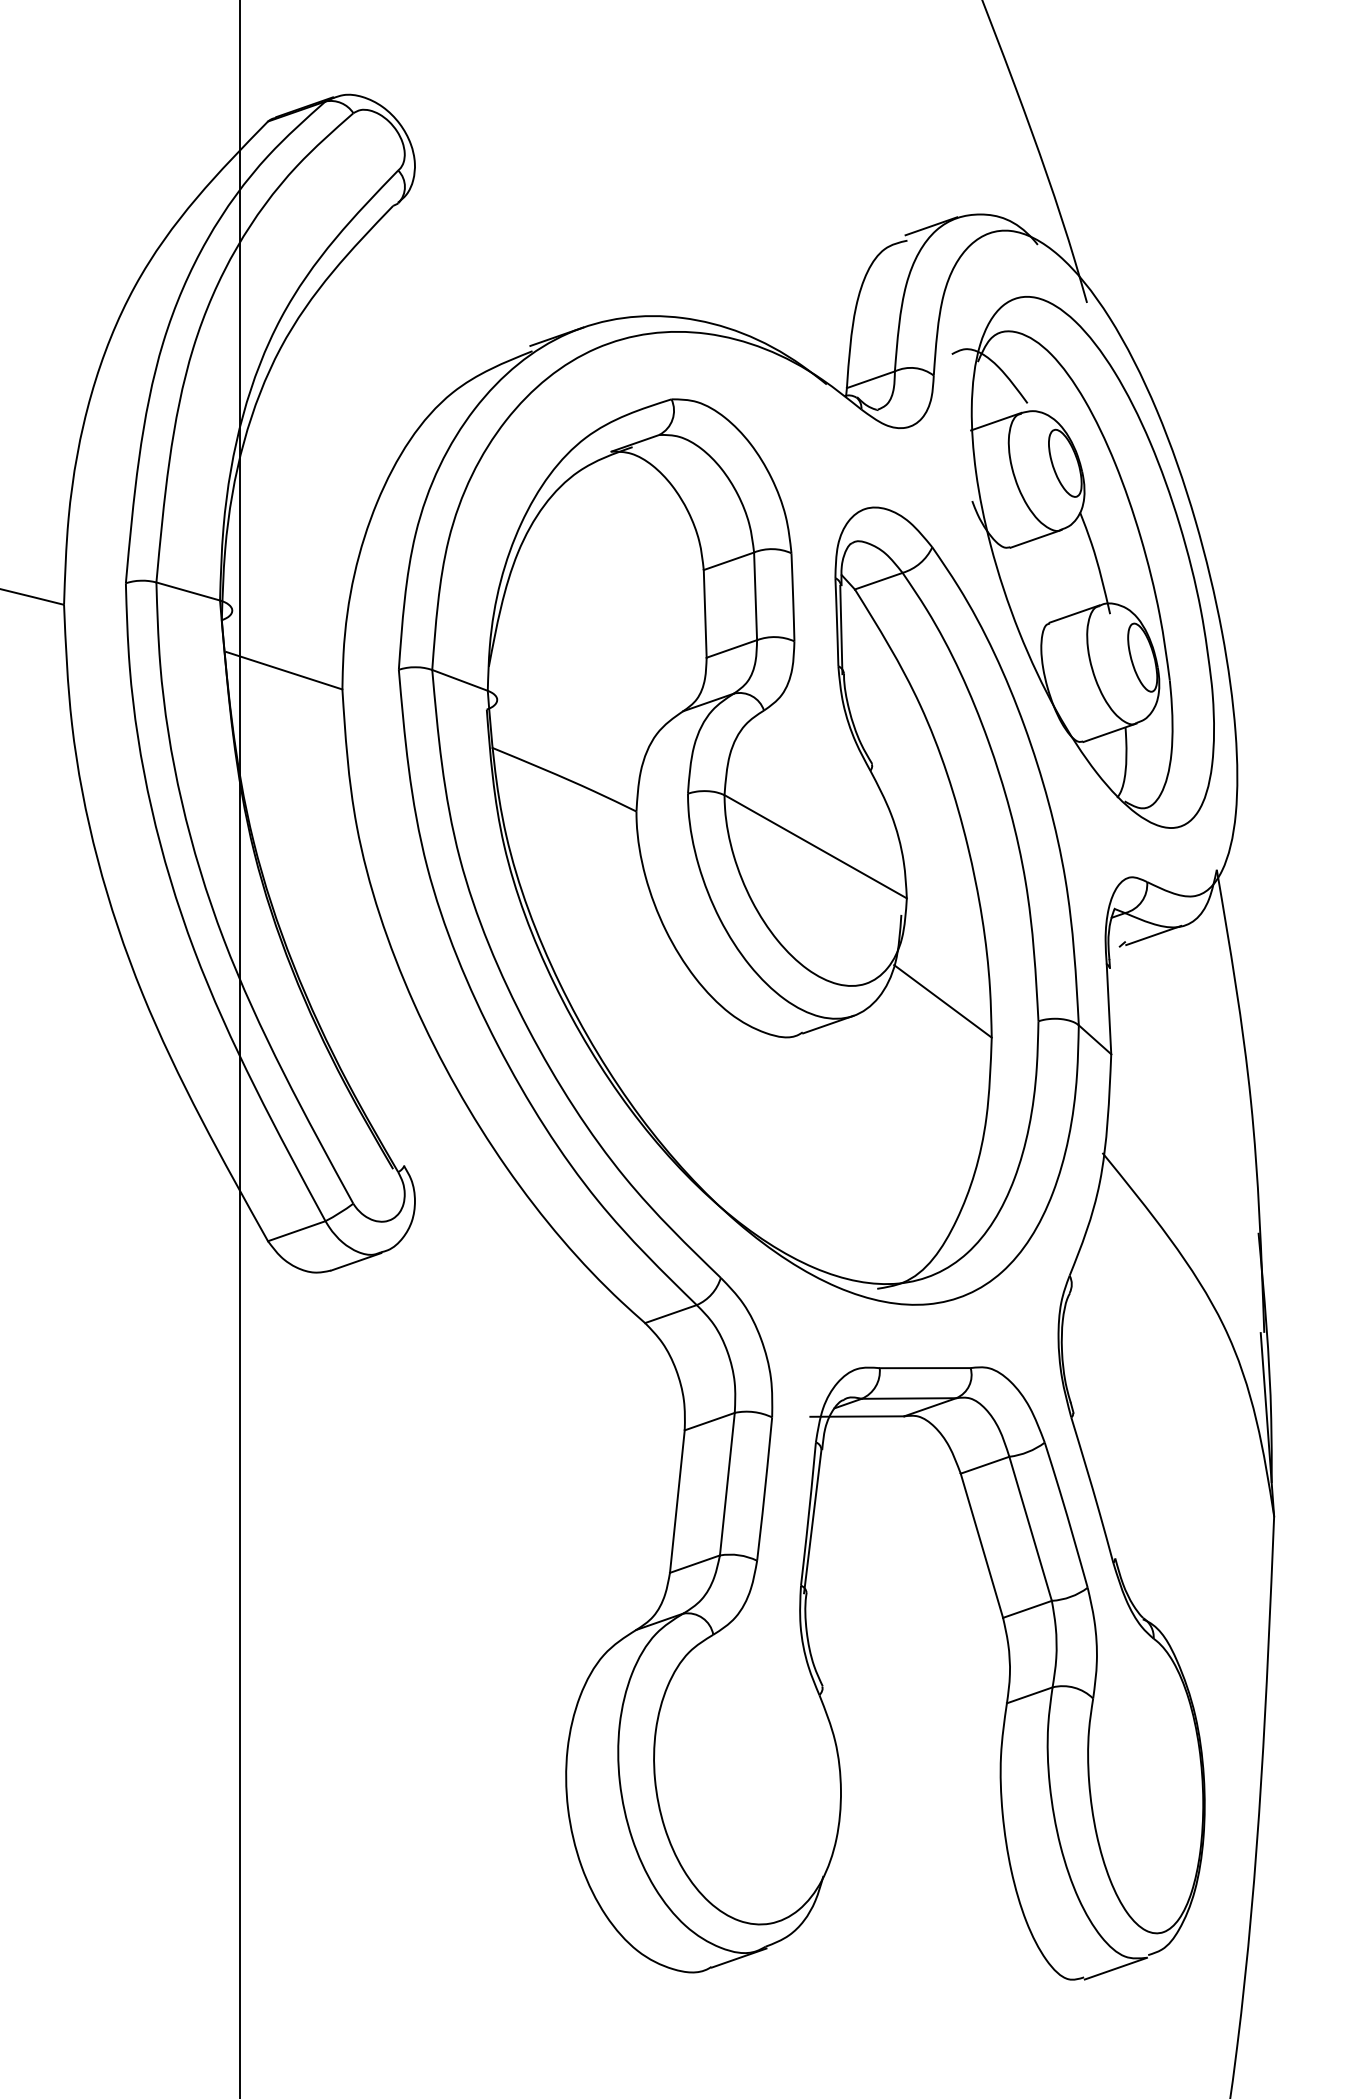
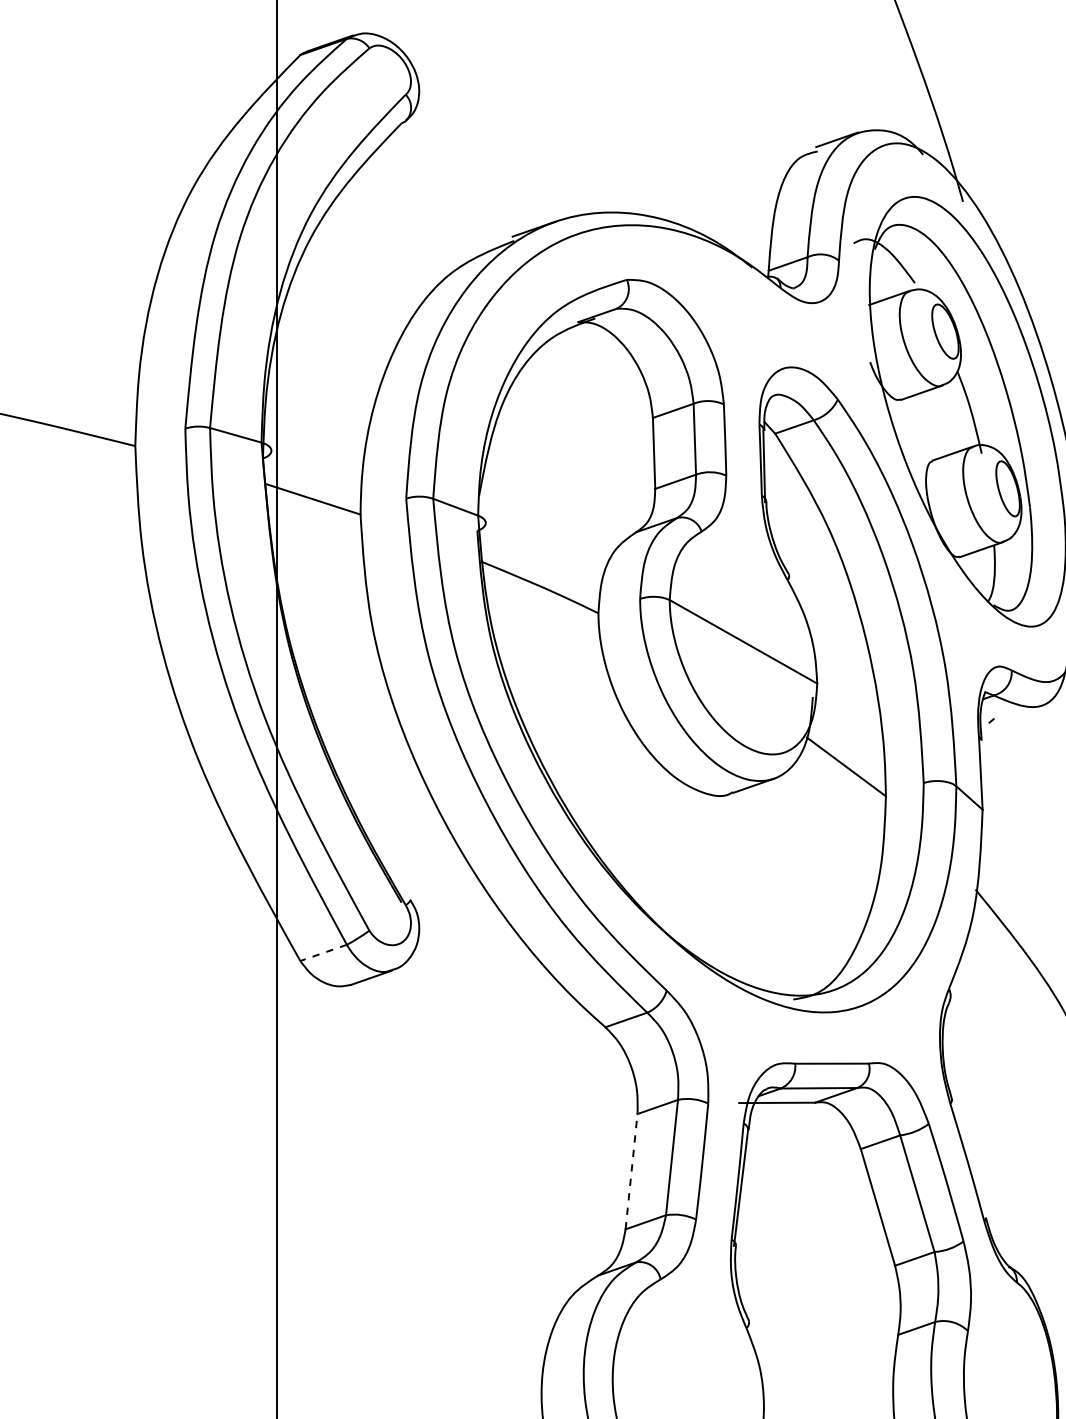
line: (1153, 935) -> (1016, 713), removed
line: (296, 1231) -> (323, 953), solid -> dashed
line: (677, 1501) -> (631, 1171), solid -> dashed

